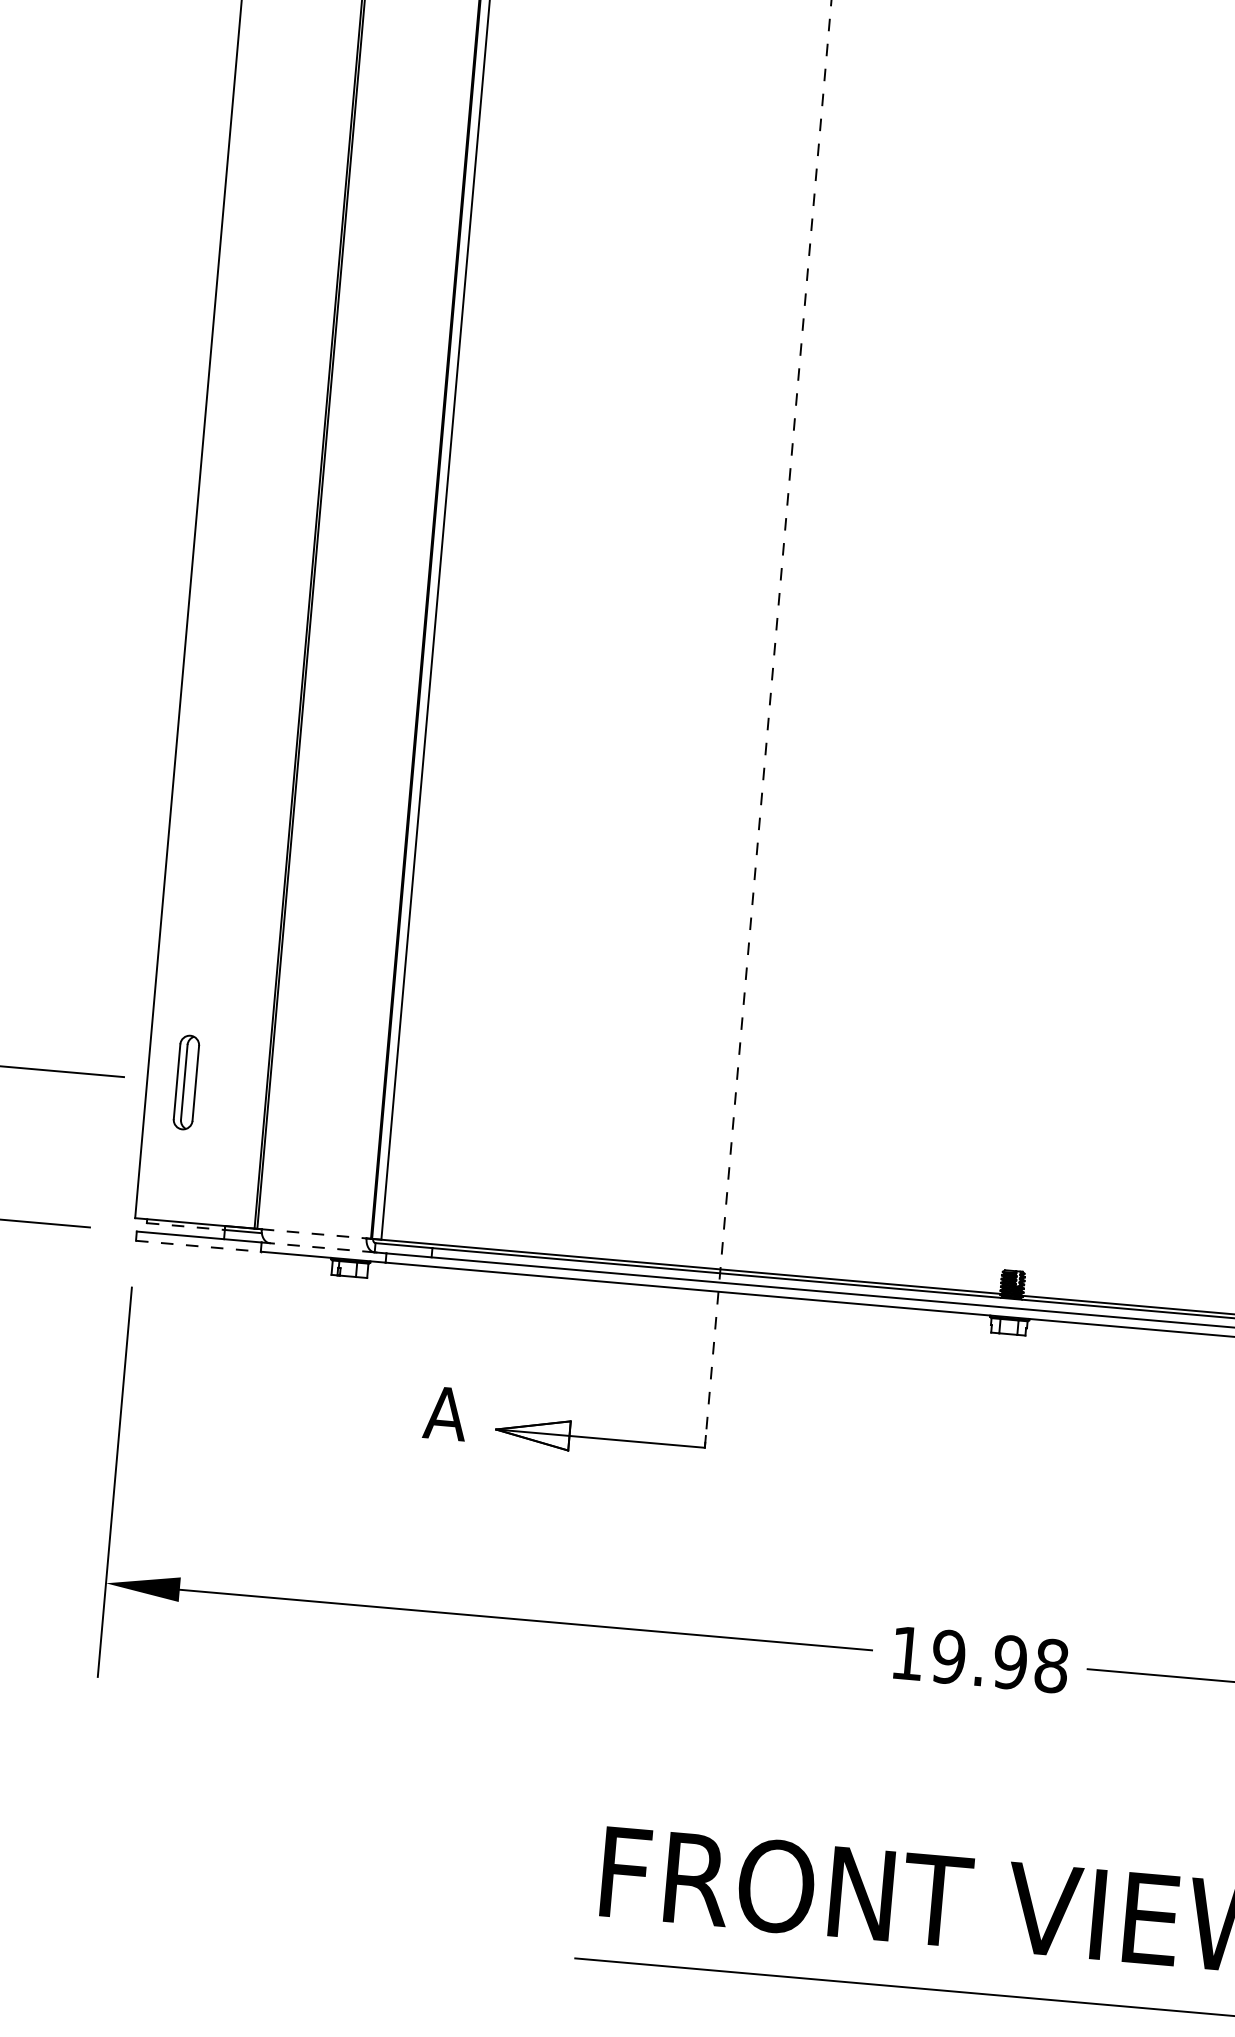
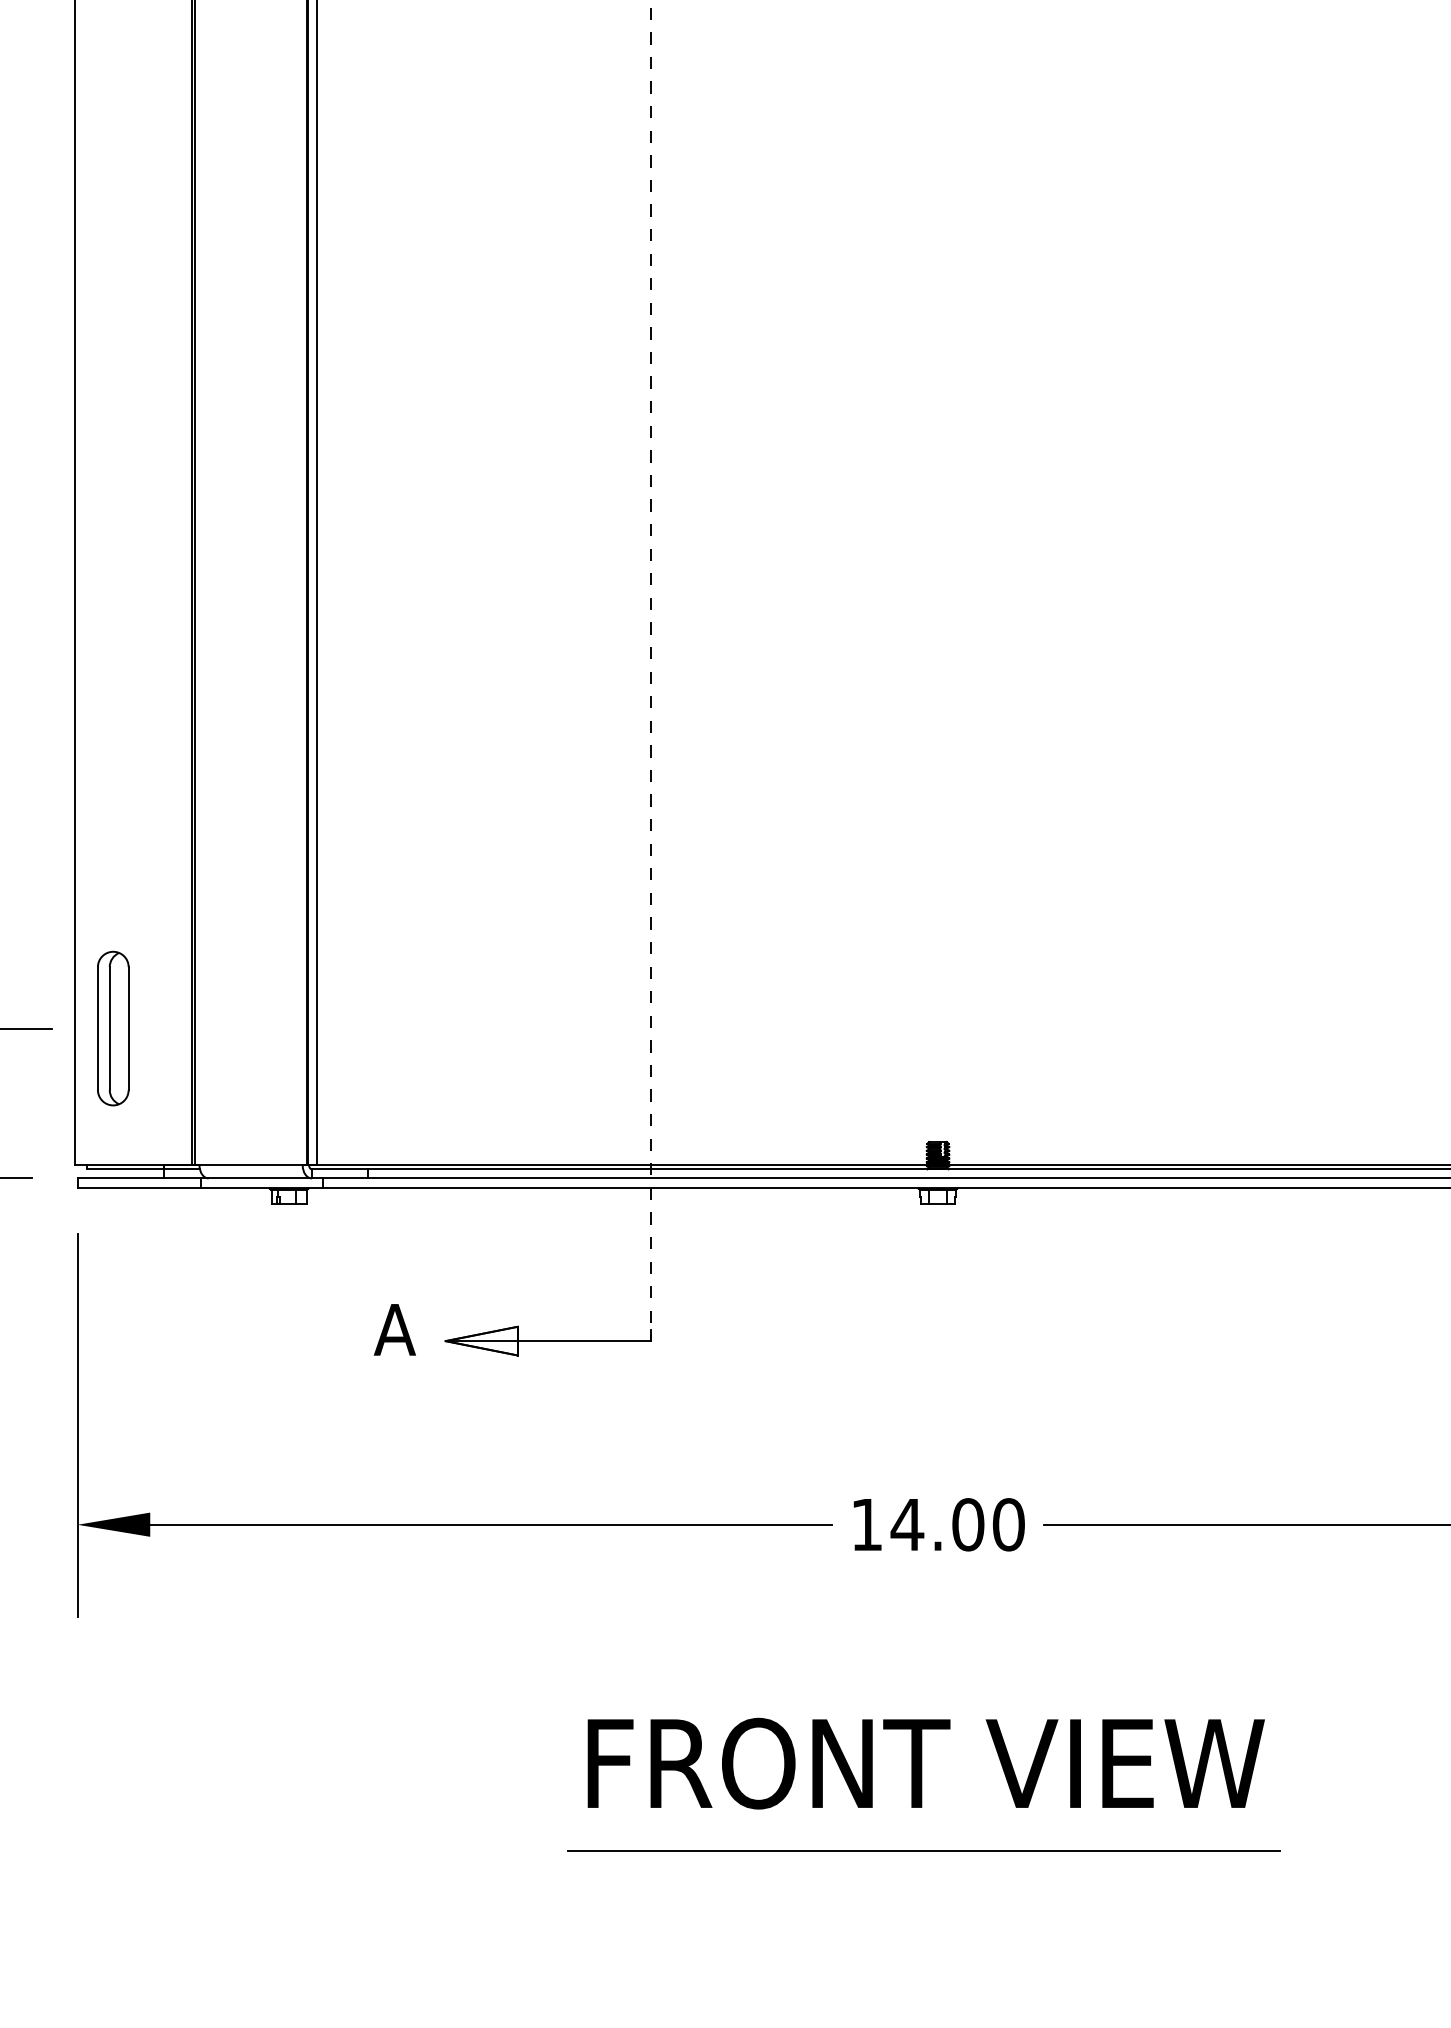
part: (186, 1082) -> (113, 1028), size x1.67
line: (186, 1226) -> (125, 1169), dashed -> solid
line: (314, 1233) -> (251, 1165), dashed -> solid
line: (198, 1246) -> (139, 1187), dashed -> solid
line: (322, 1247) -> (260, 1178), dashed -> solid
text: (999, 1661) -> (957, 1524), 19.98 -> 14.00

